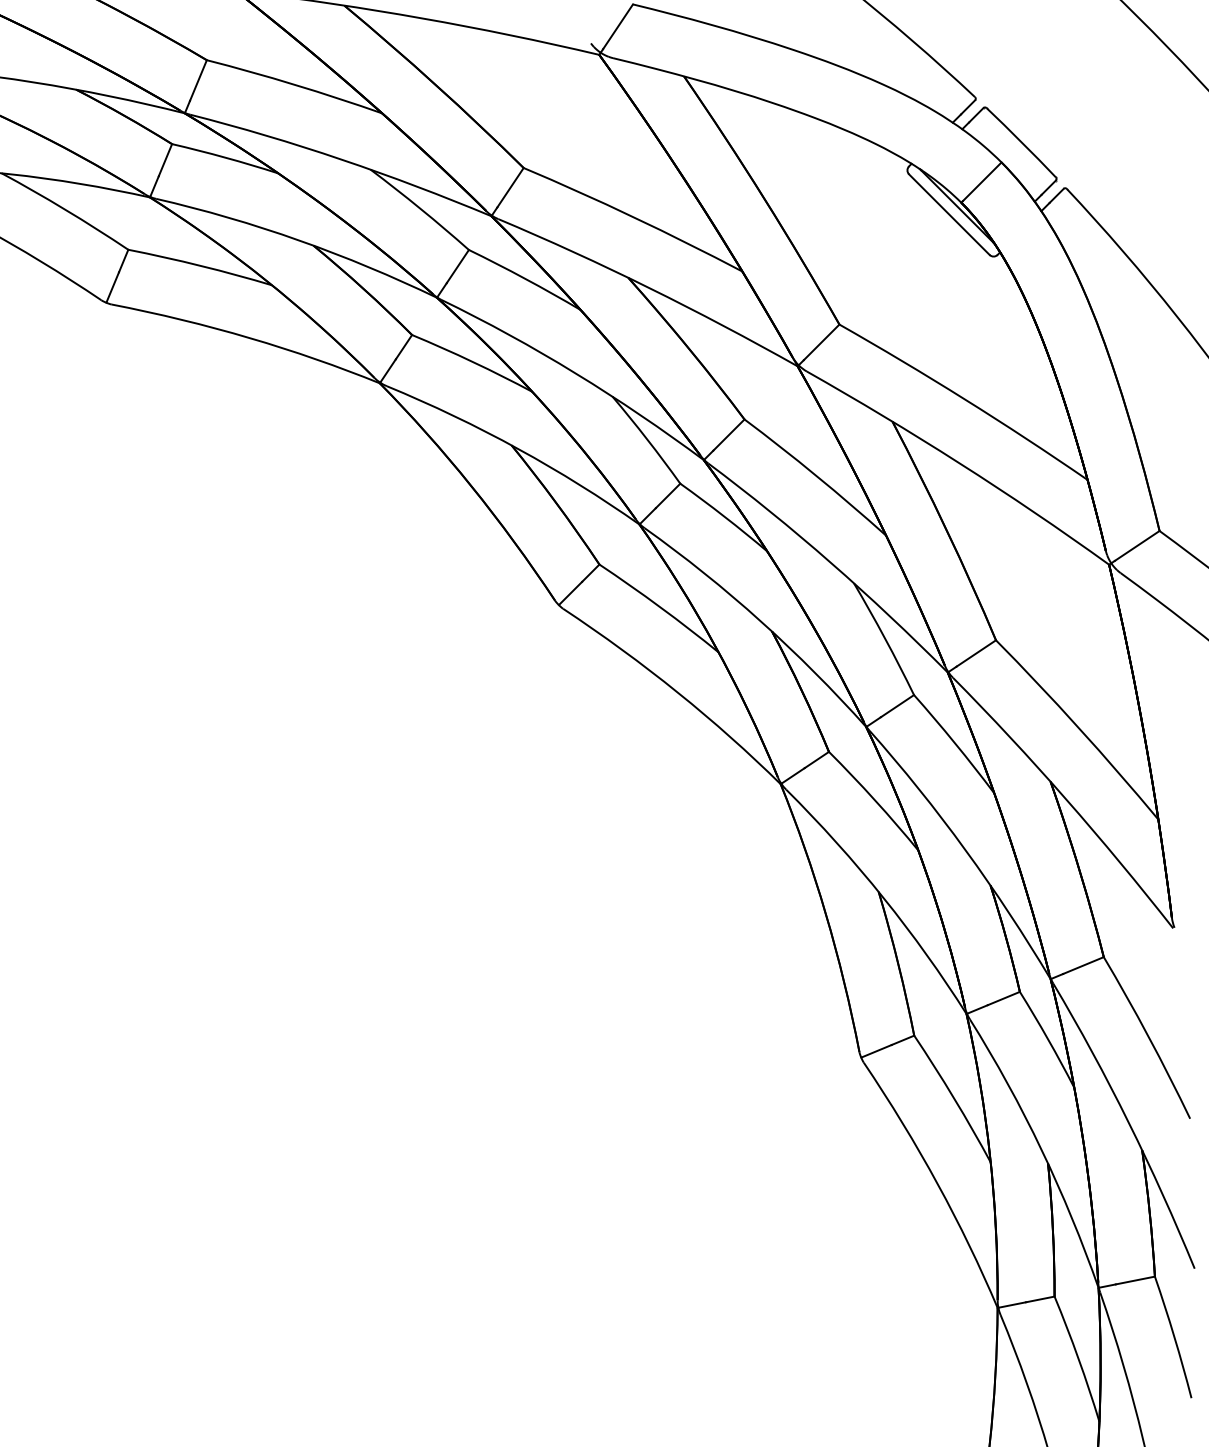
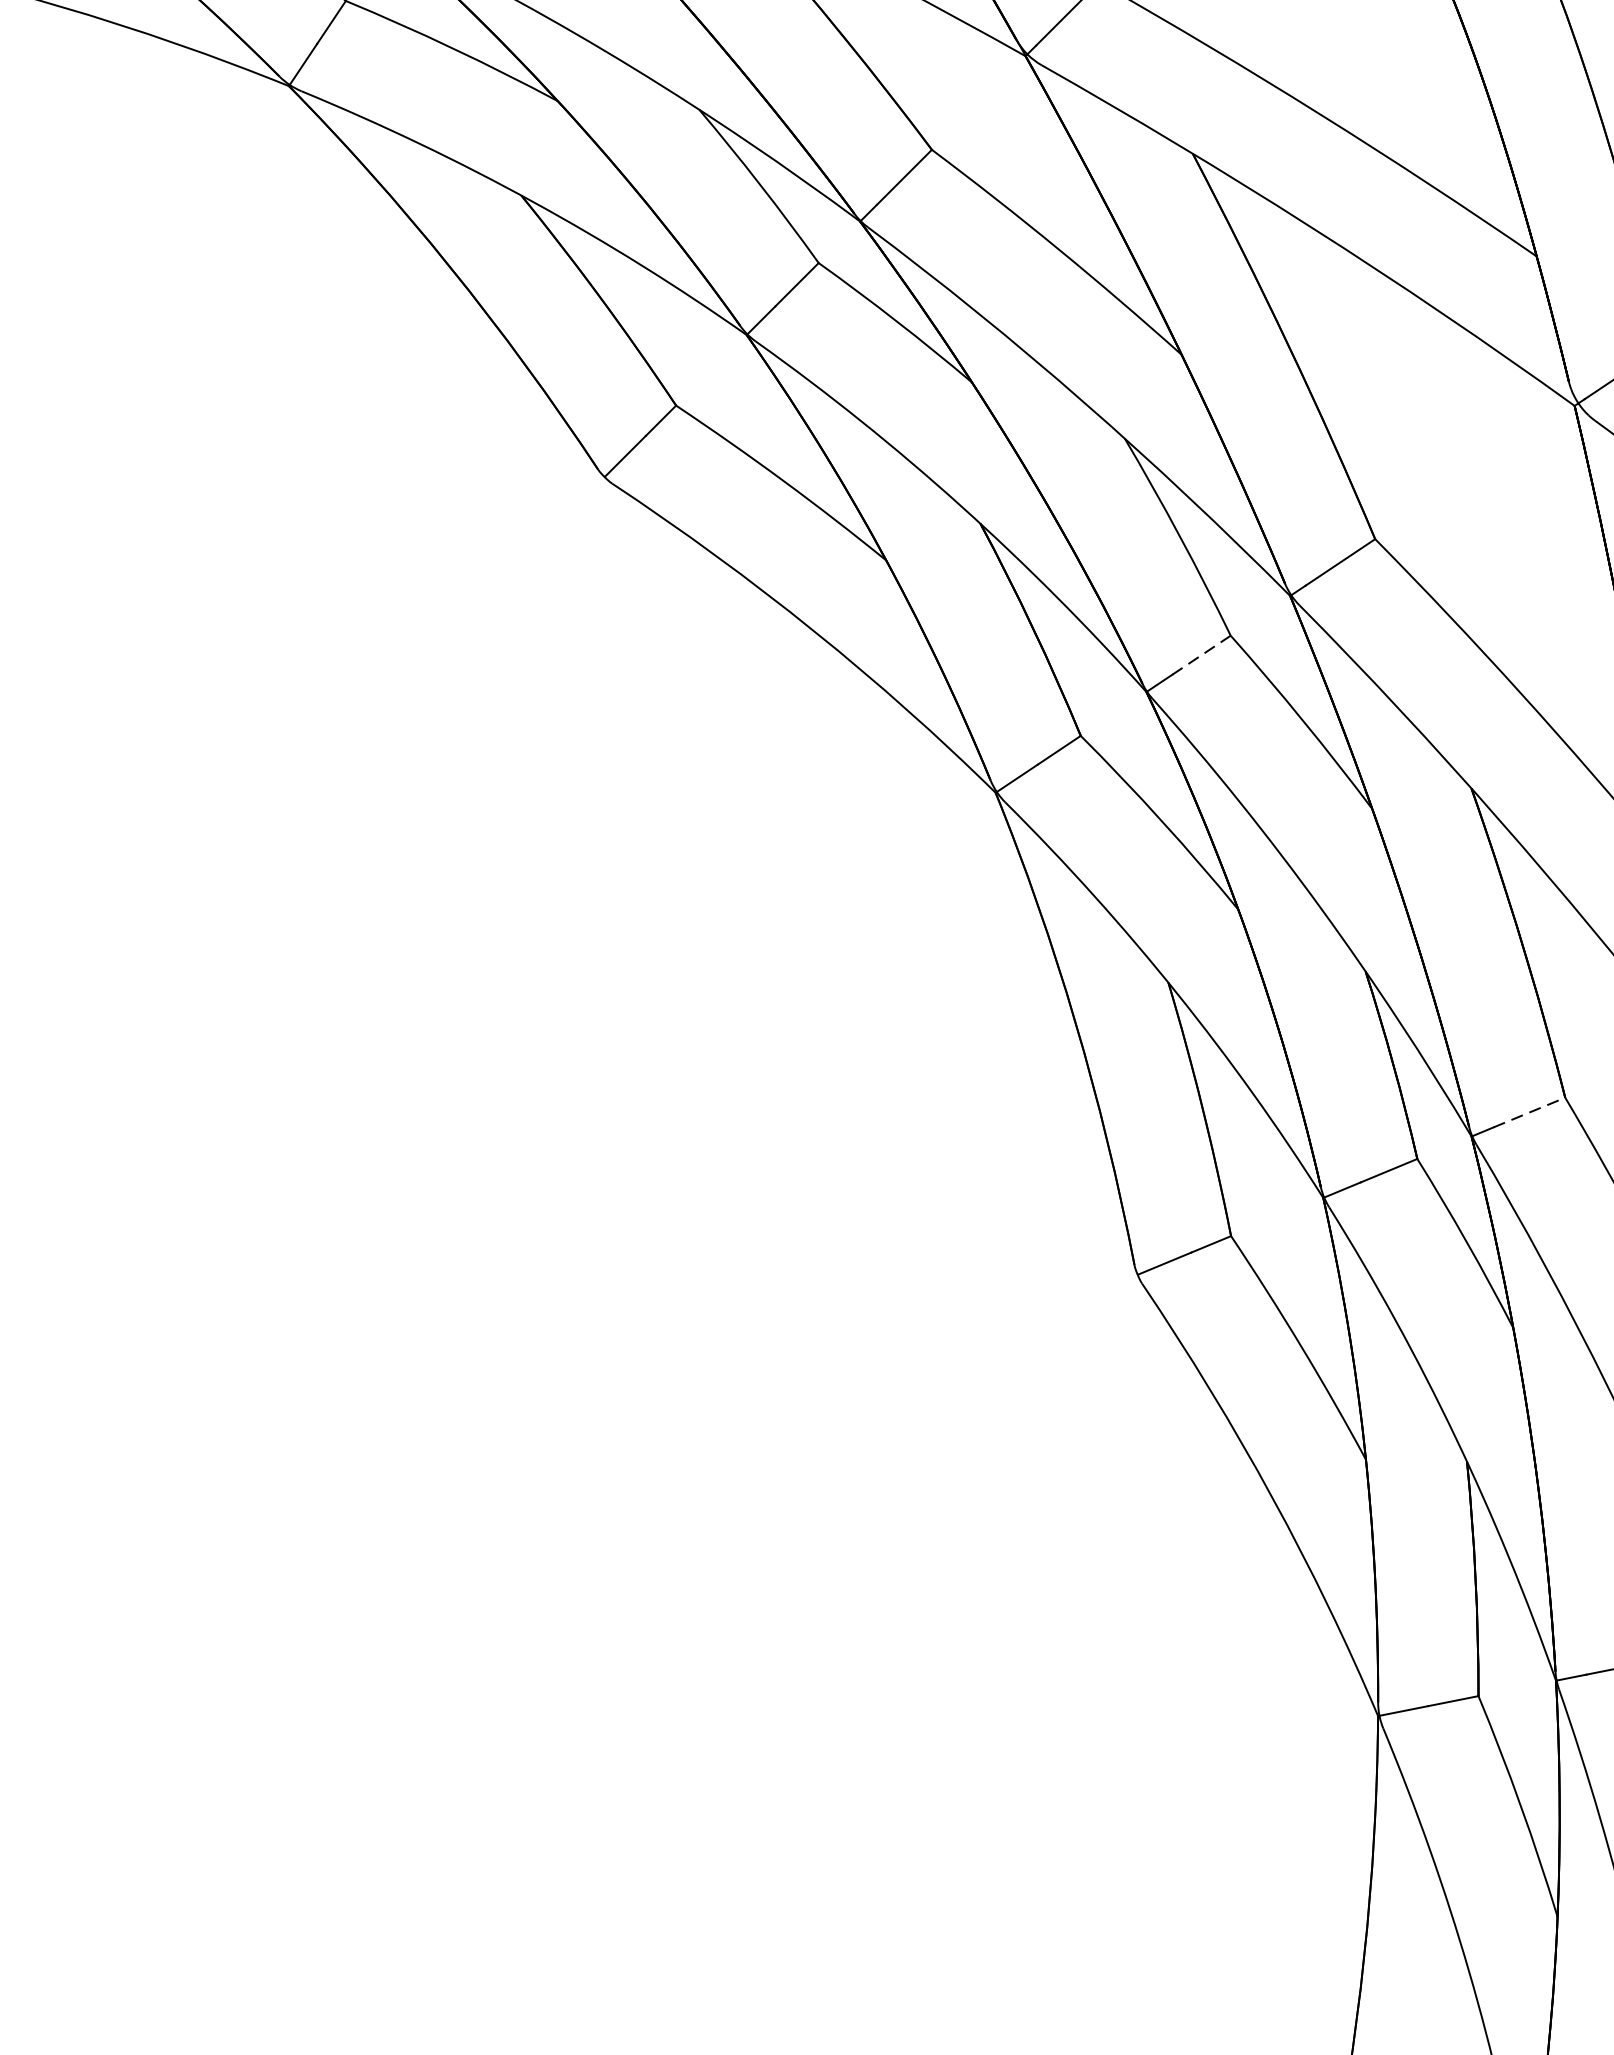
line: (897, 706) -> (1201, 655), solid -> dashed
line: (1083, 965) -> (1529, 1112), solid -> dashed

